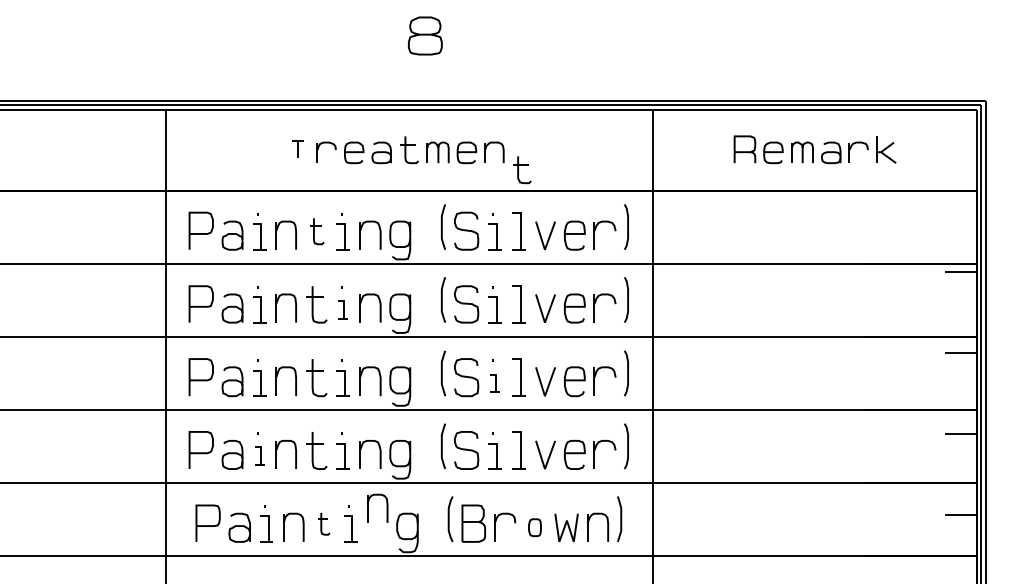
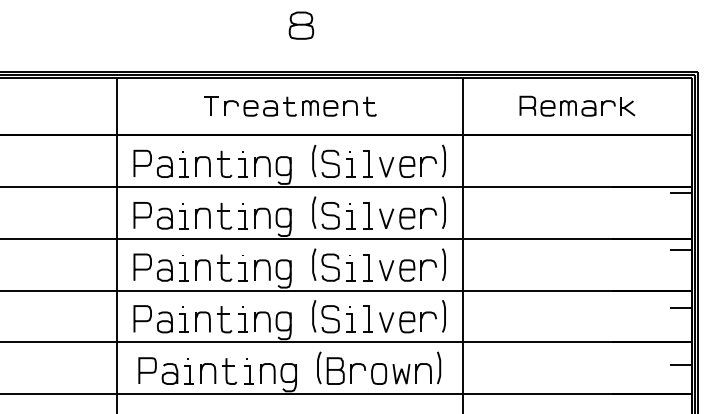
part: (297, 148) -> (210, 105), size x1.67
part: (522, 170) -> (370, 106), moved
part: (316, 231) -> (224, 164), size x1.43
part: (342, 309) -> (242, 219), size x1.43
part: (494, 383) -> (350, 271), size x1.43
part: (259, 456) -> (183, 323), size x1.43
part: (368, 507) -> (261, 373), moved
part: (323, 523) -> (229, 370), size x1.67
part: (534, 527) -> (378, 373), size x1.67

